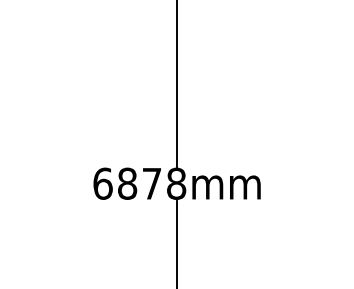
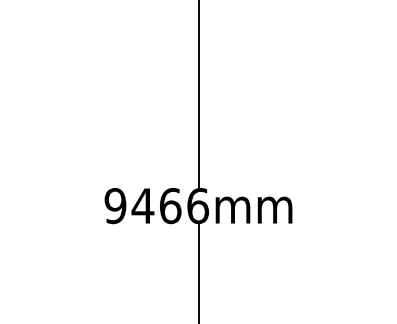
text: (139, 183) -> (156, 205), 6878mm -> 9466mm

